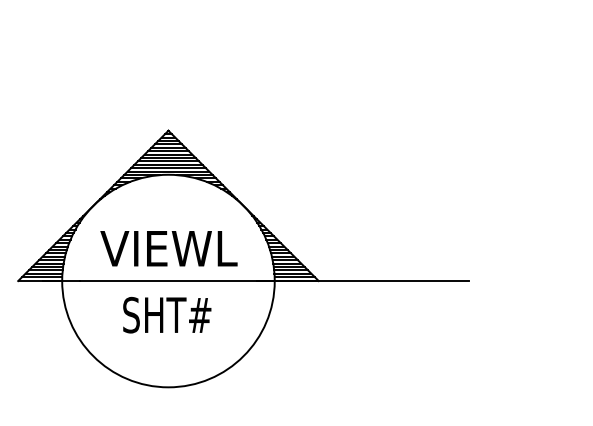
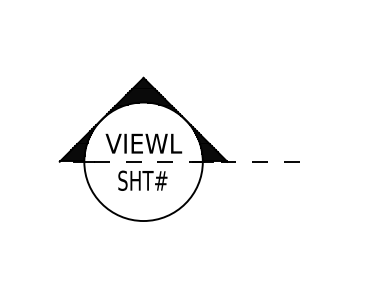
line: (274, 280) -> (202, 161), solid -> dashed

